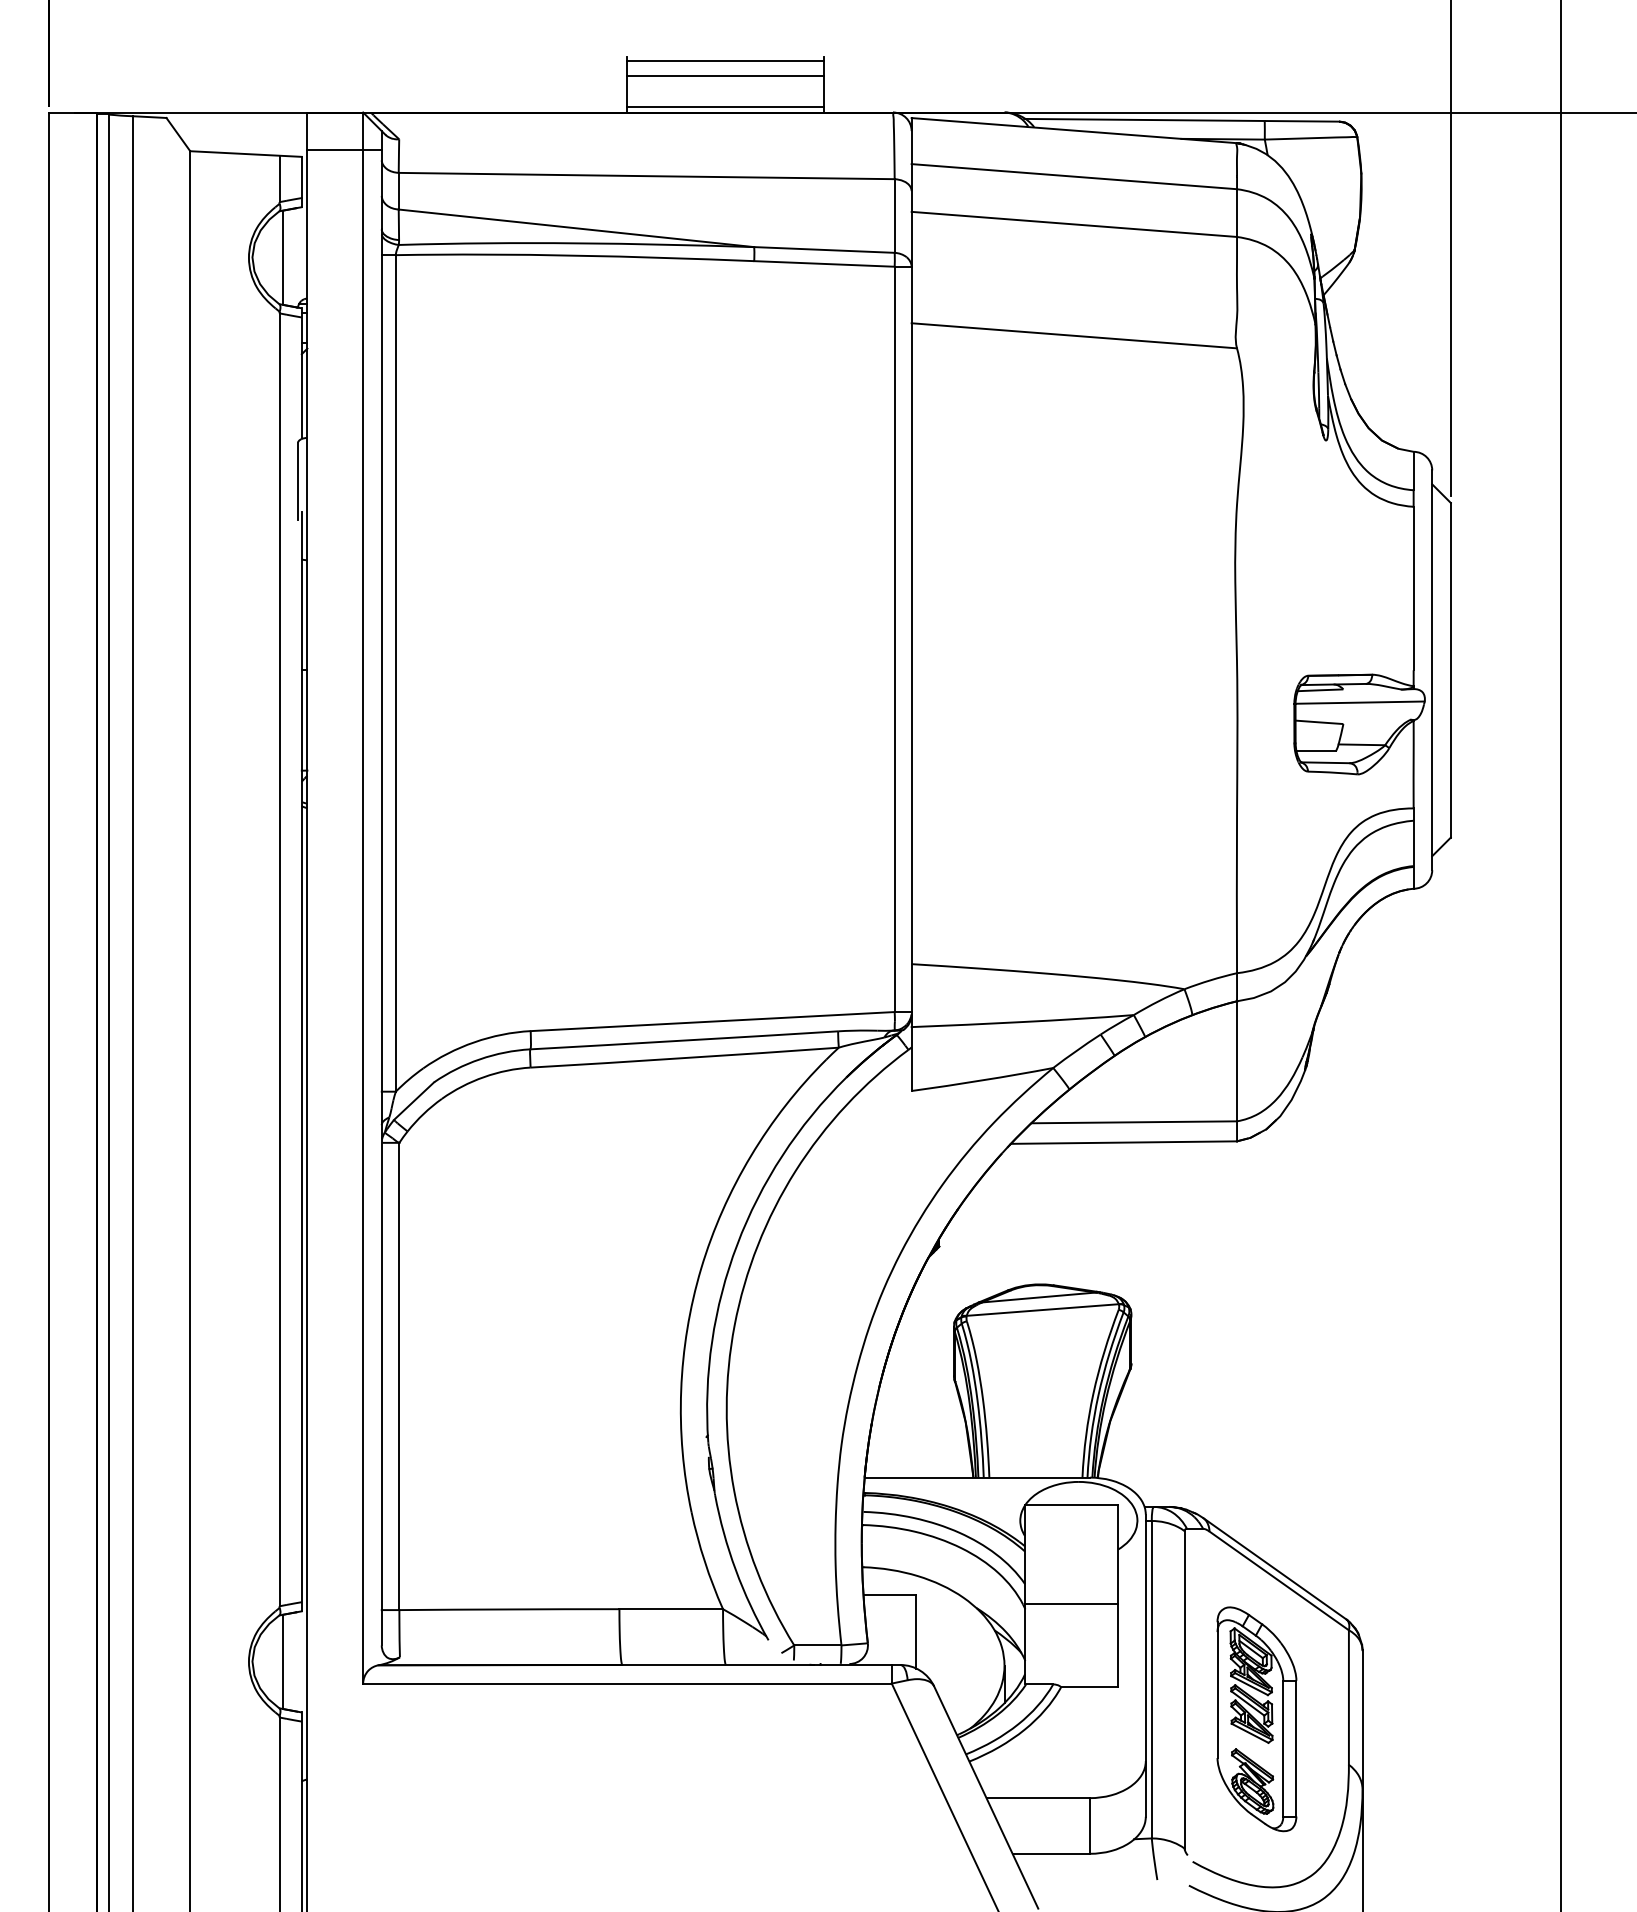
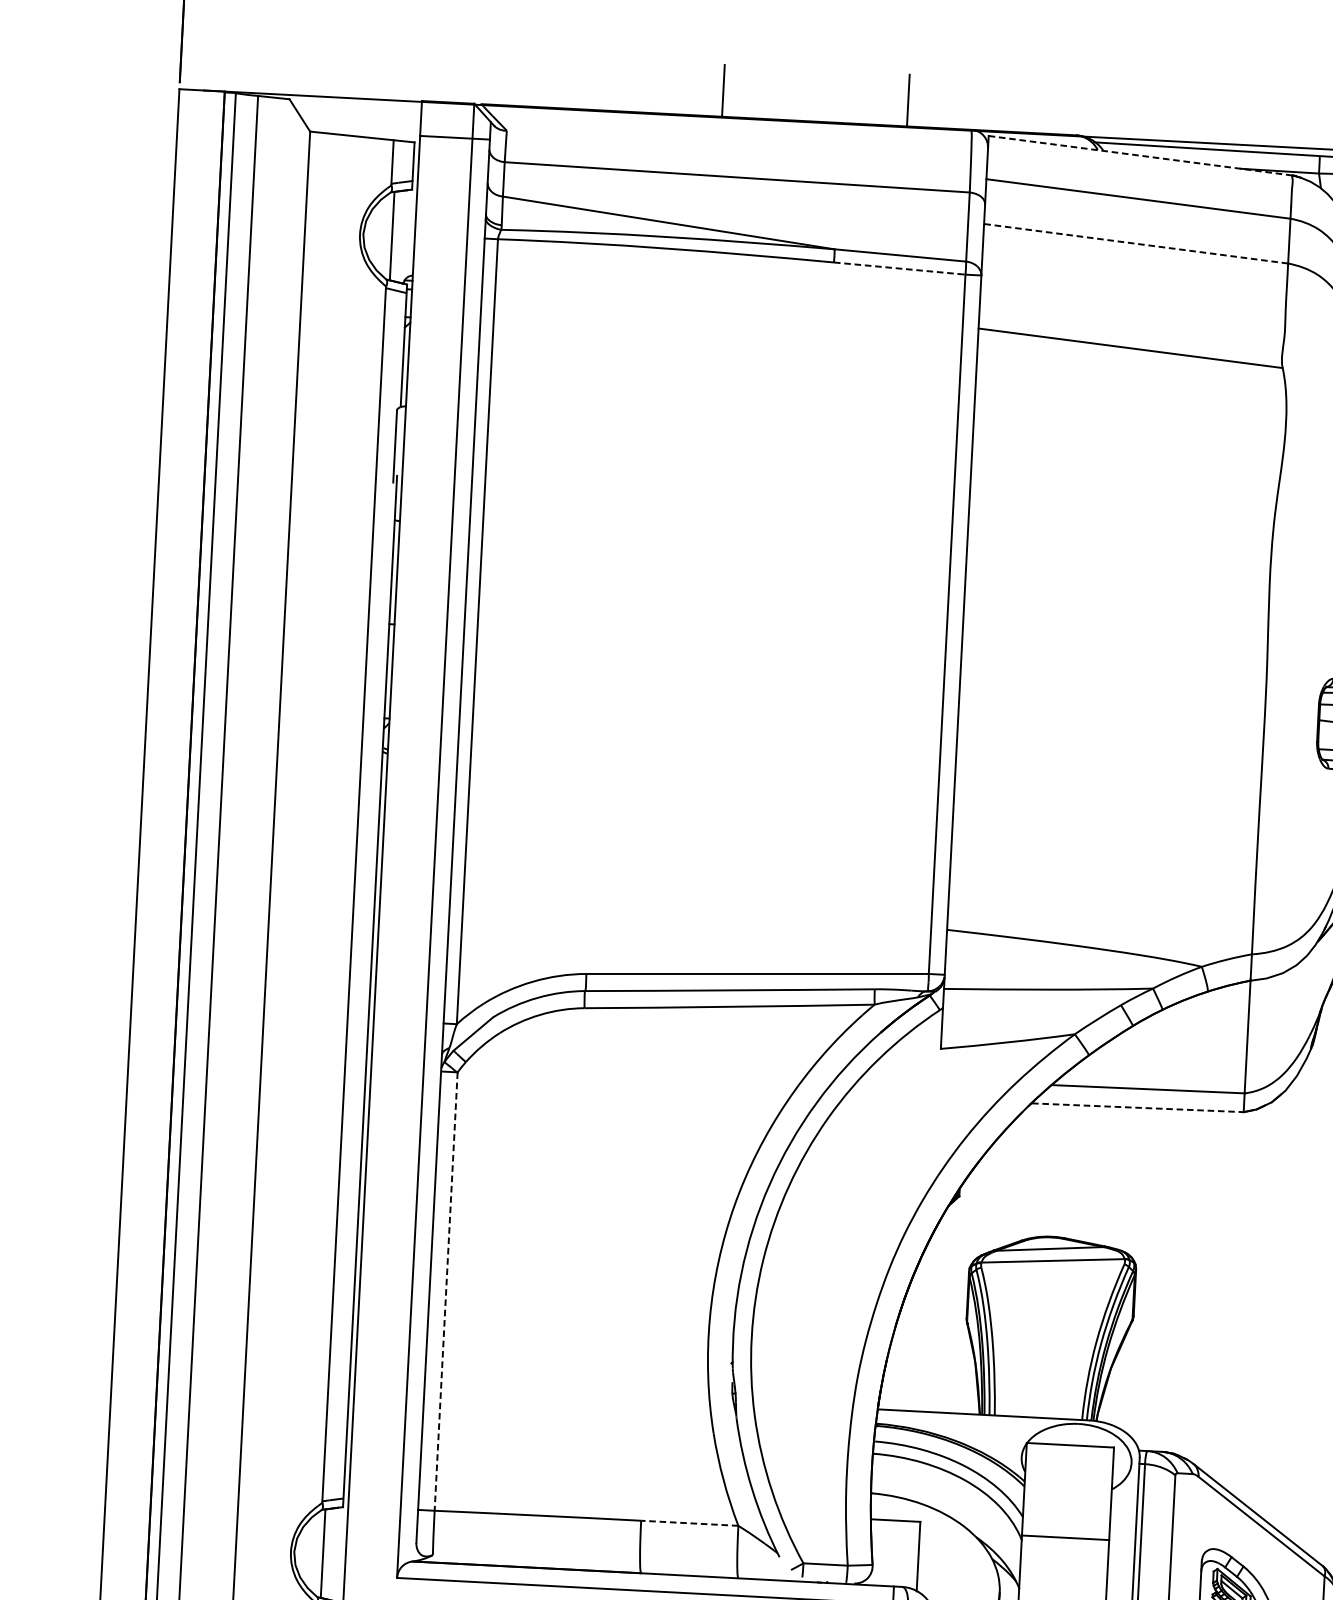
line: (725, 60) -> (816, 72), removed
line: (725, 75) -> (816, 86), removed
line: (725, 106) -> (814, 115), removed
line: (1076, 130) -> (1142, 155), solid -> dashed
line: (1073, 224) -> (1135, 243), solid -> dashed
line: (824, 263) -> (899, 268), solid -> dashed
line: (1124, 1142) -> (1138, 1107), solid -> dashed
line: (399, 1376) -> (446, 1291), solid -> dashed
line: (671, 1609) -> (690, 1523), solid -> dashed

